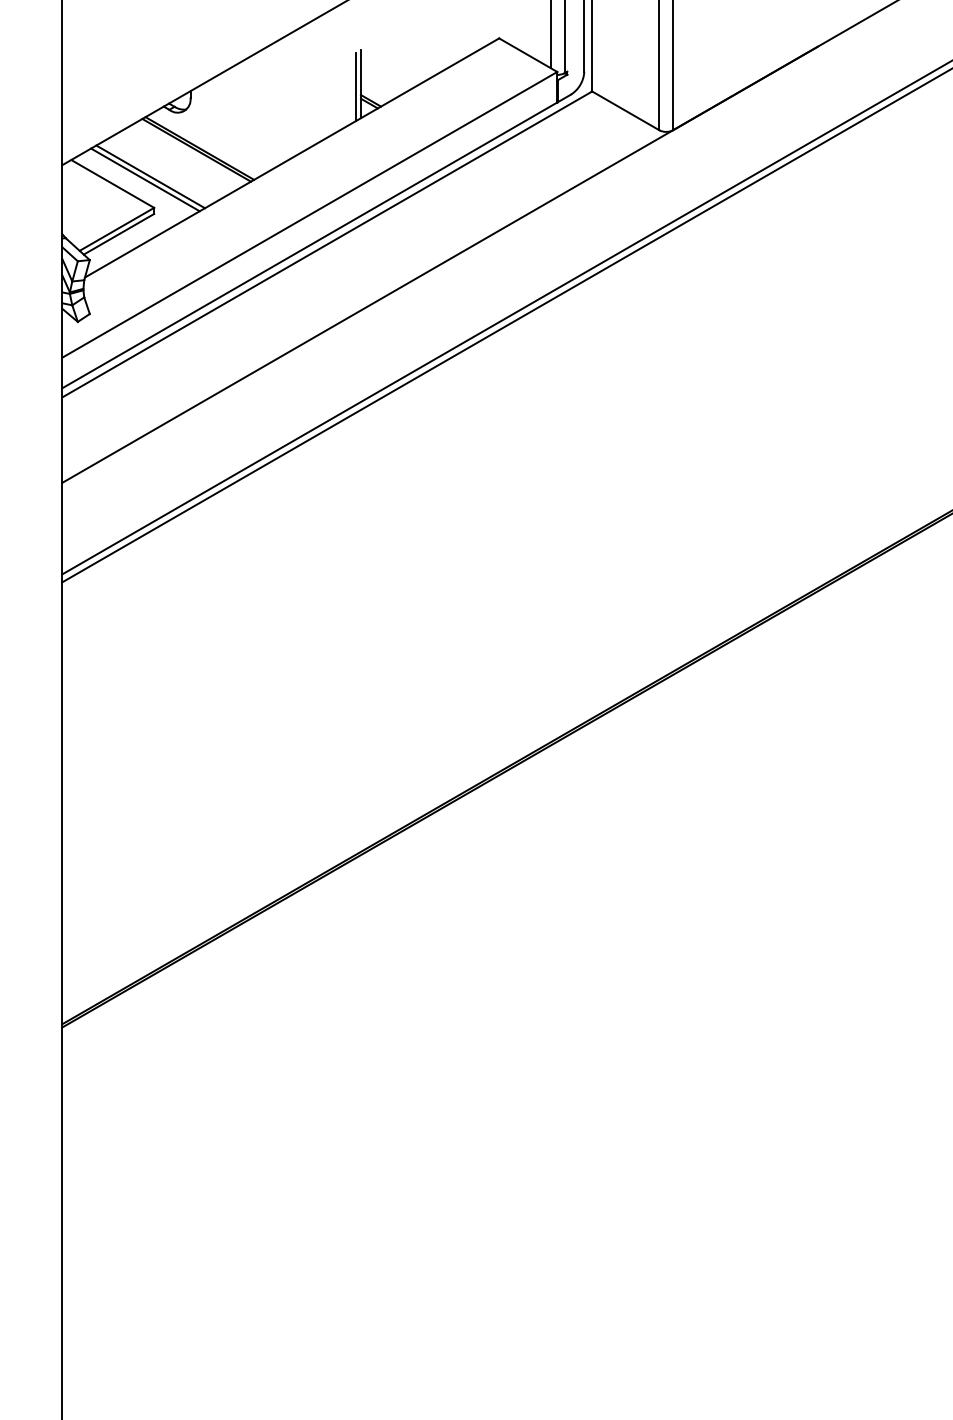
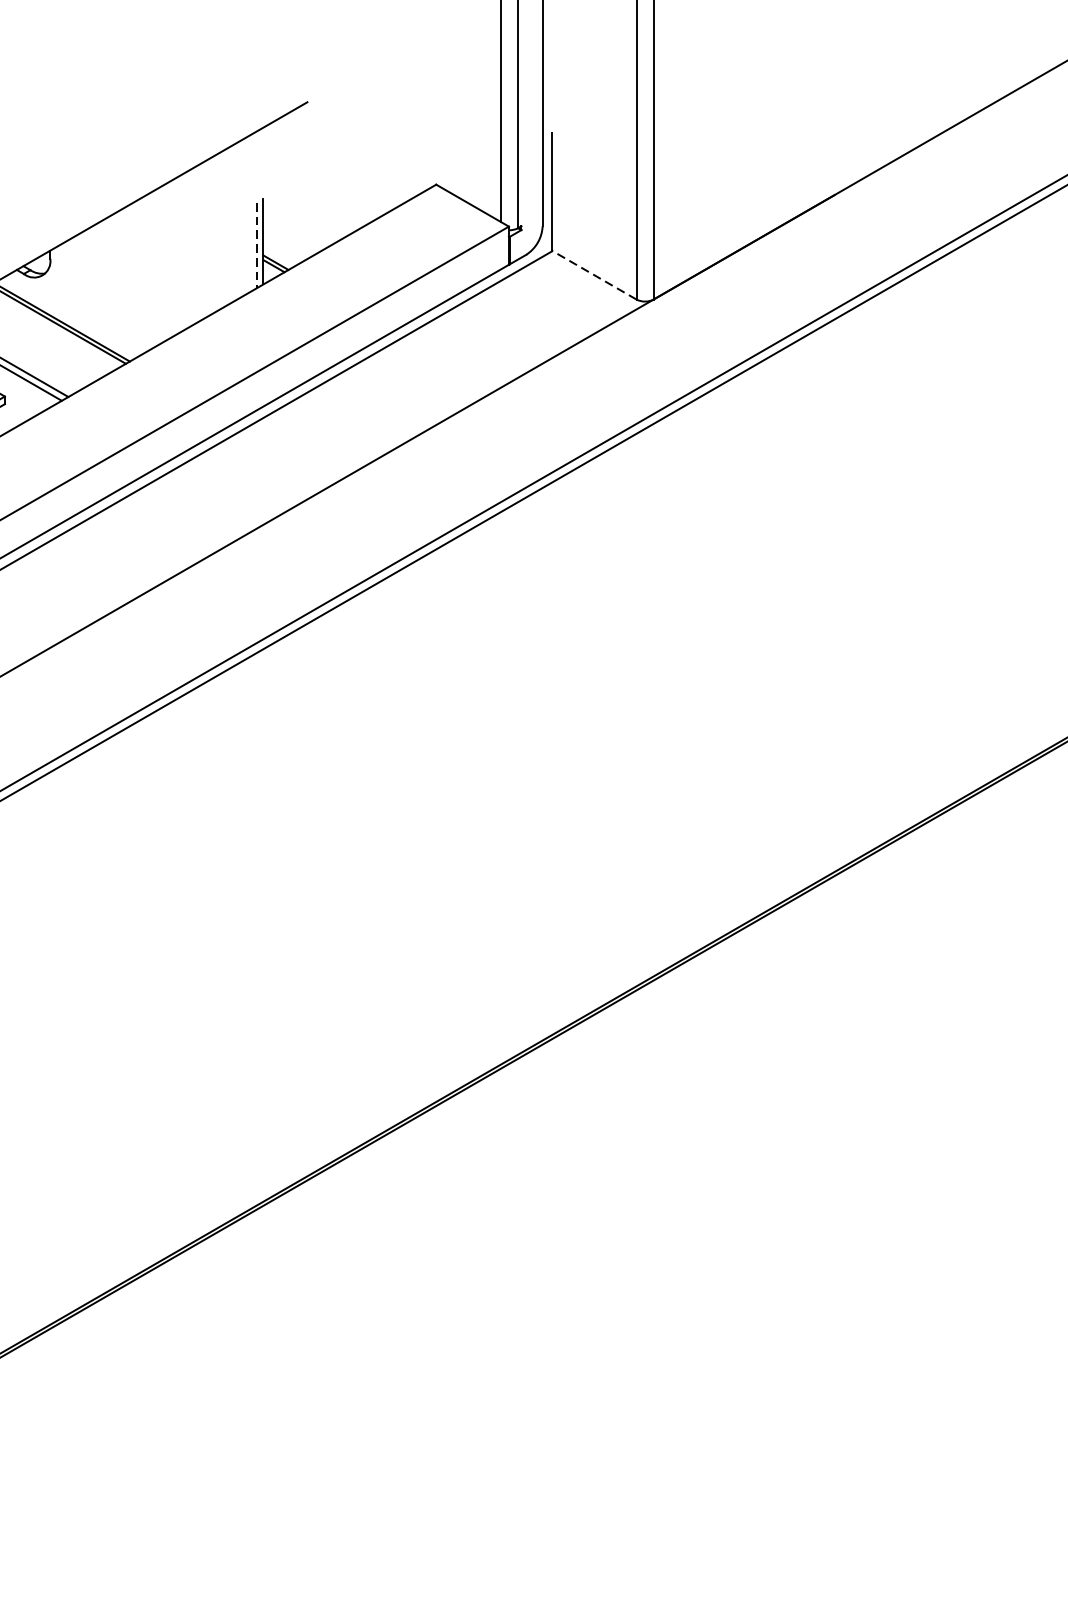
line: (355, 87) -> (256, 246), solid -> dashed
line: (625, 110) -> (594, 274), solid -> dashed

